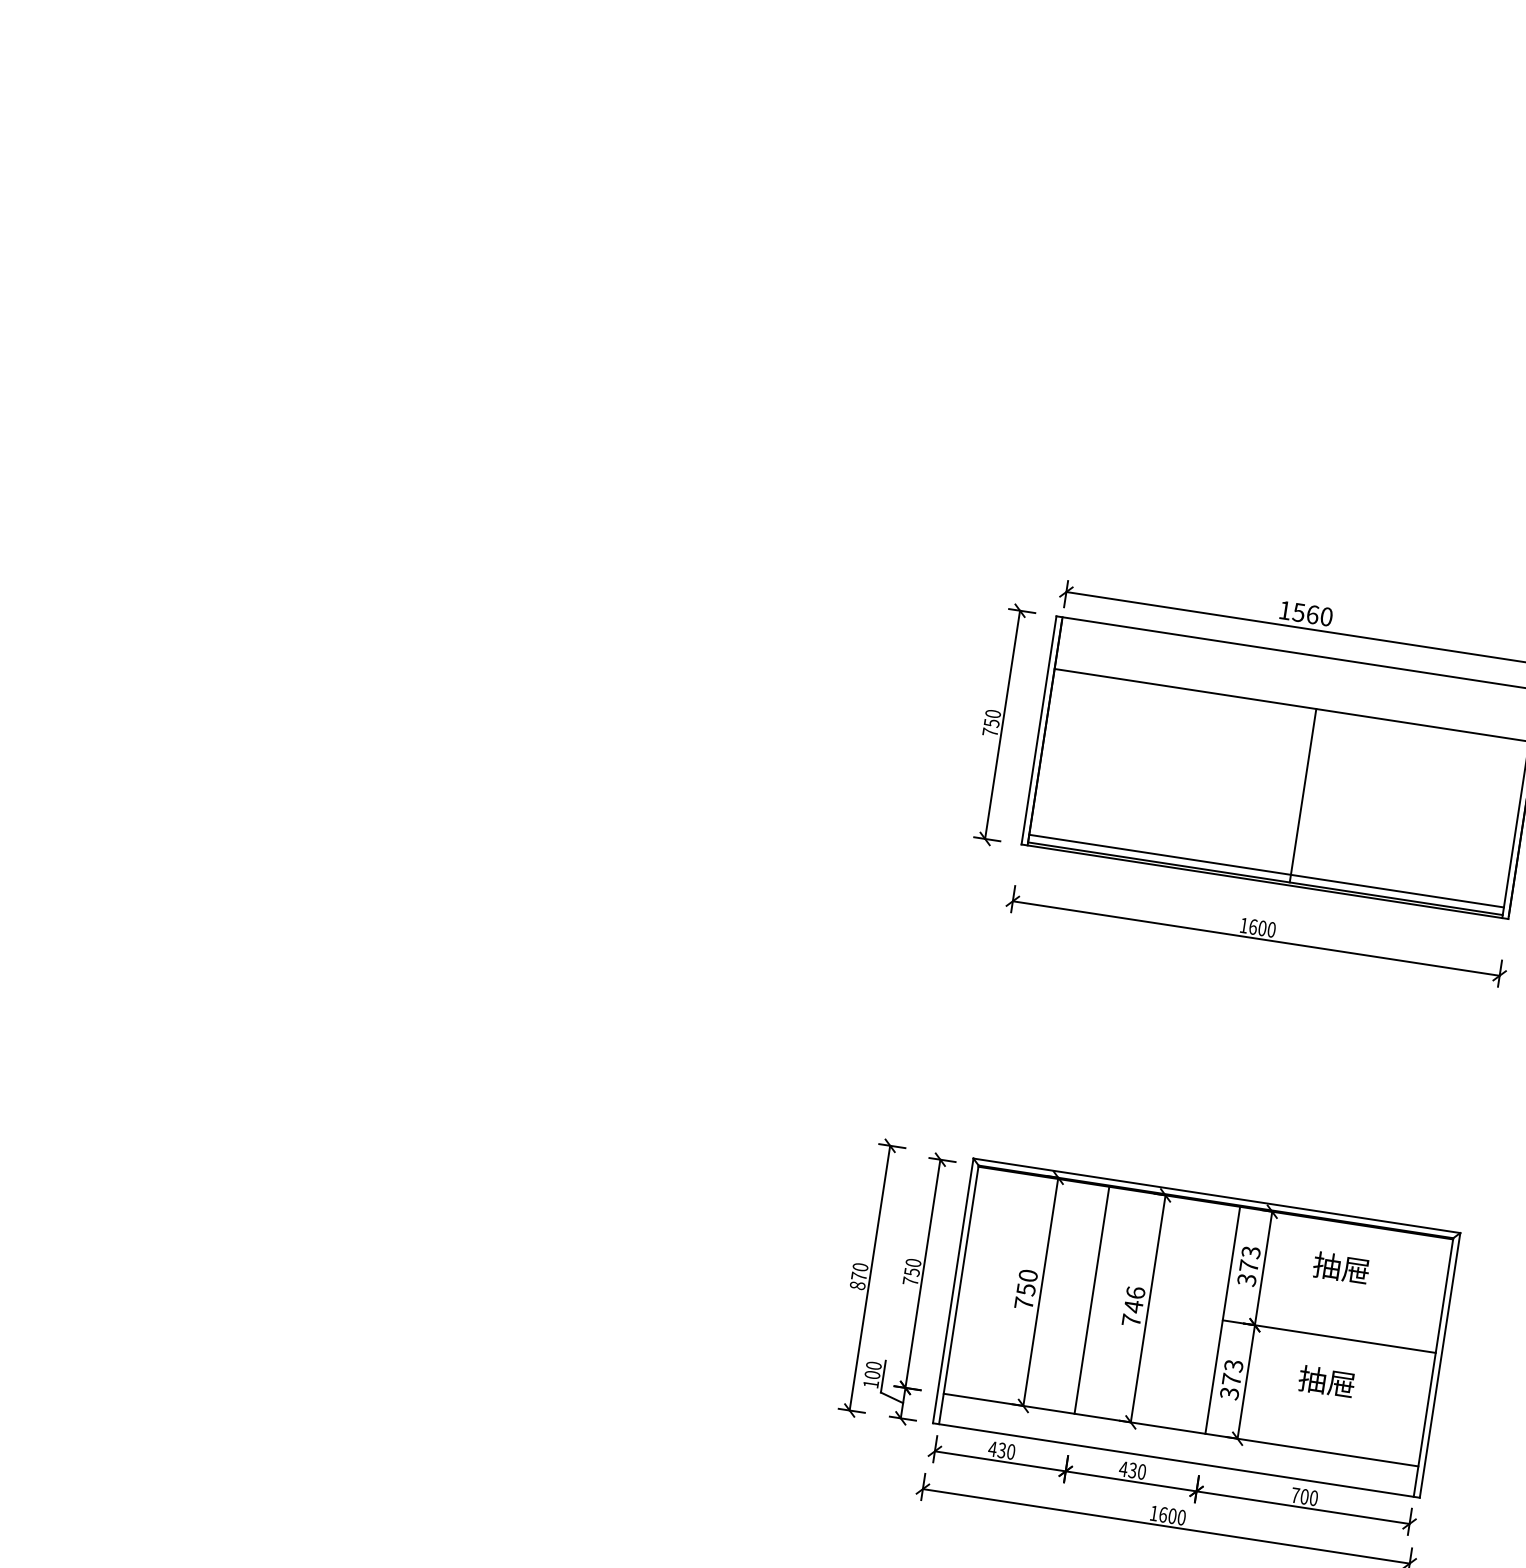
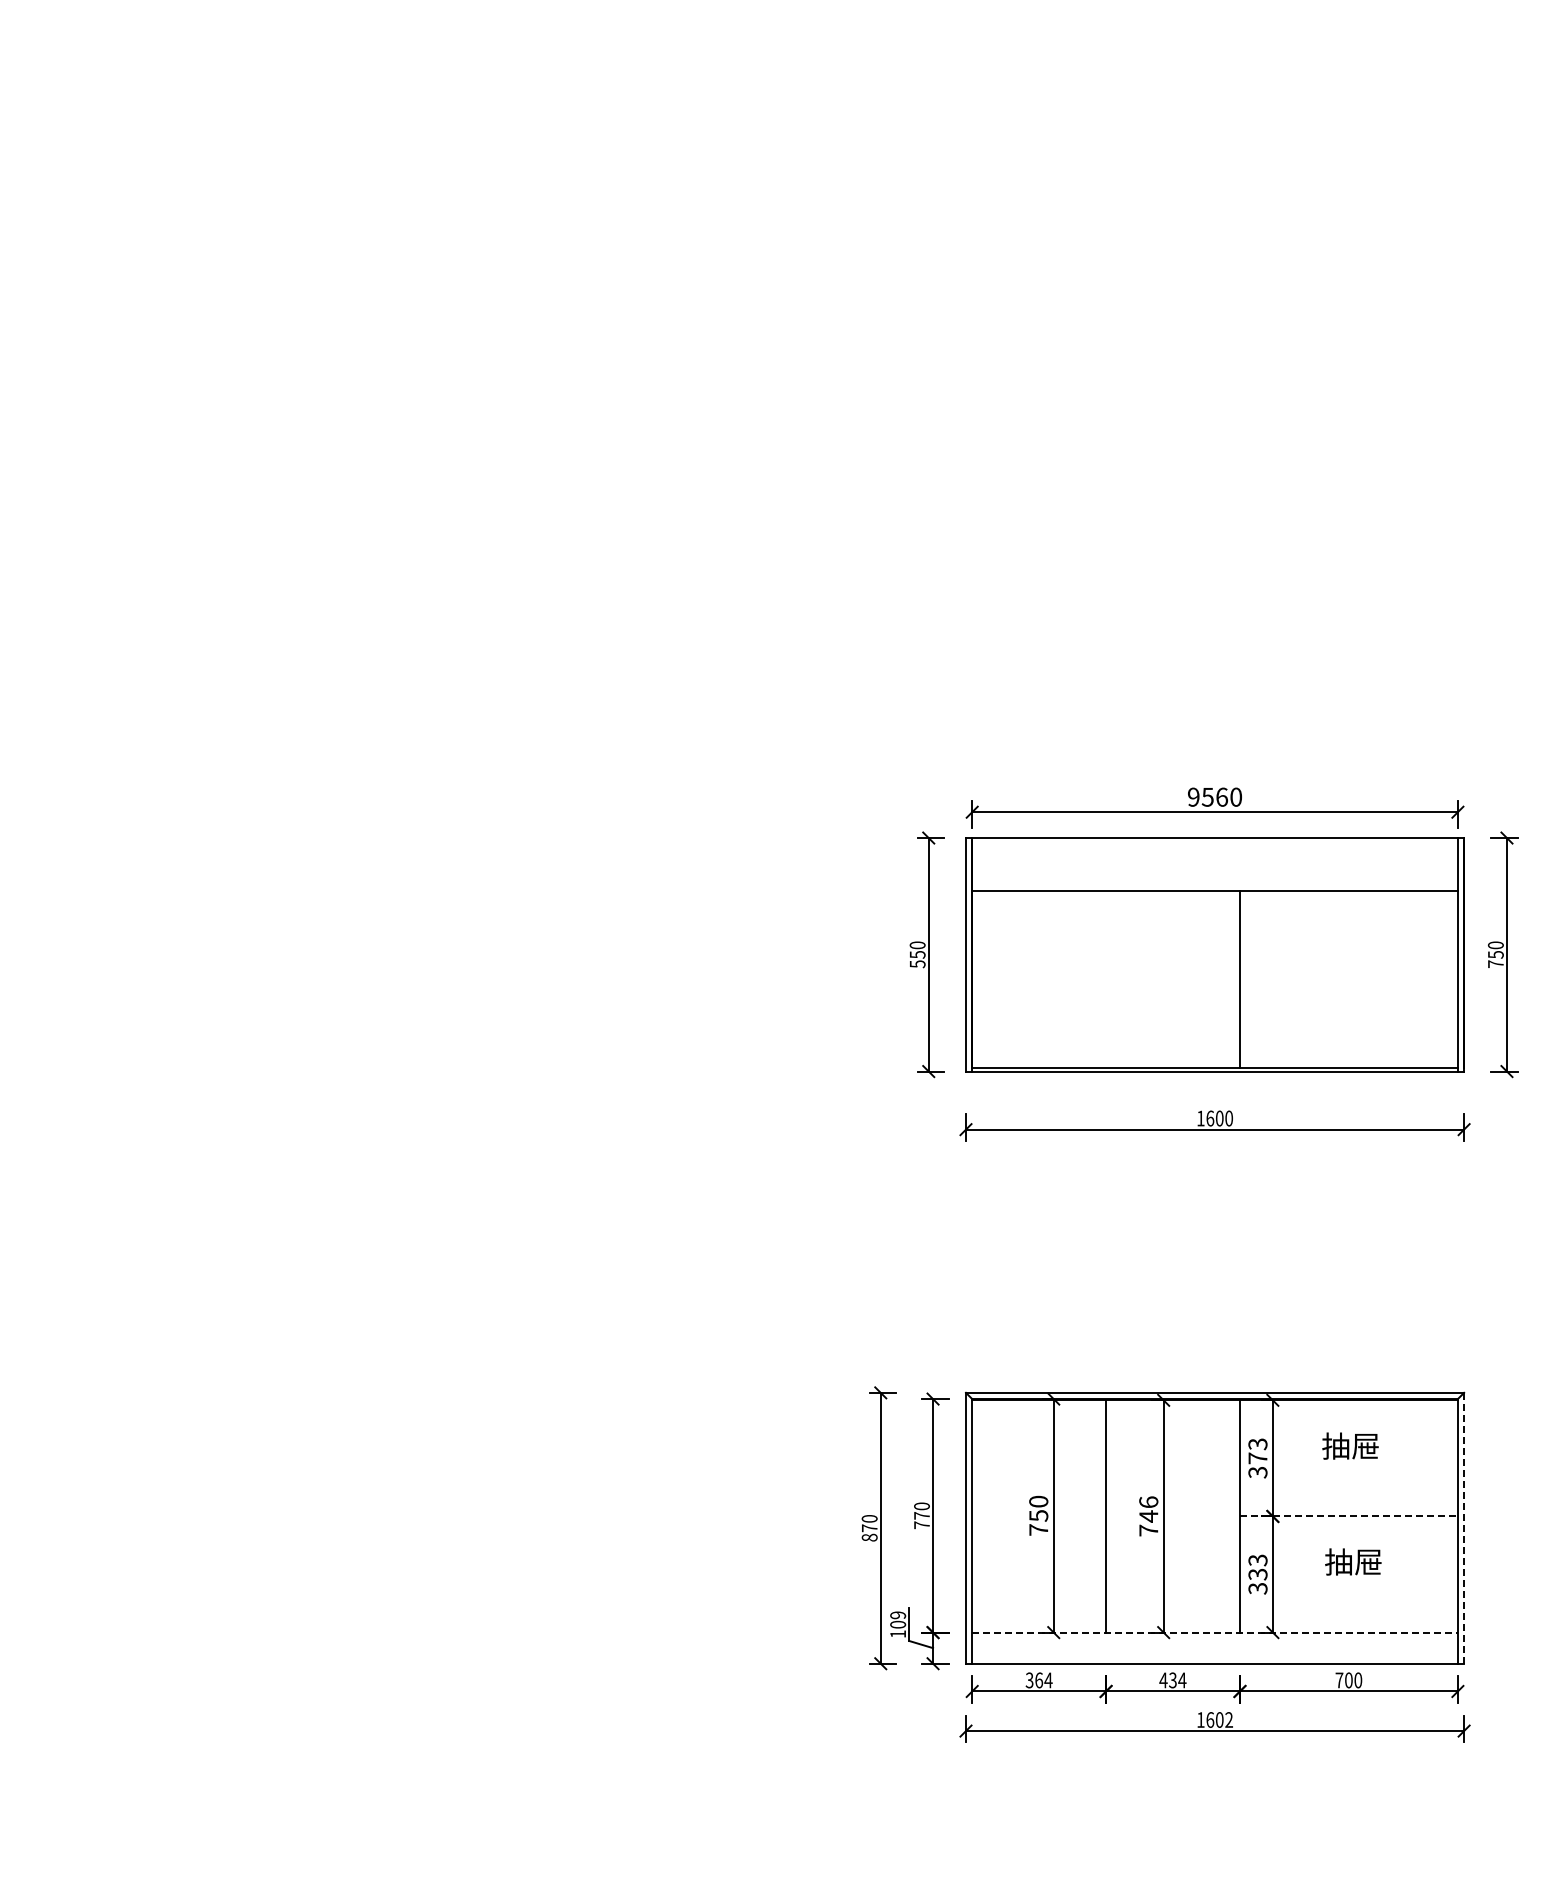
text: (1285, 609) -> (1193, 796), 1560 -> 9560
text: (990, 732) -> (917, 964), 750 -> 550
line: (1266, 870) -> (1214, 1060), removed
text: (911, 1271) -> (921, 1515), 750 -> 770
line: (1328, 1336) -> (1348, 1516), solid -> dashed
line: (1440, 1365) -> (1464, 1528), solid -> dashed
text: (874, 1366) -> (898, 1615), 100 -> 109
text: (1231, 1379) -> (1257, 1574), 373 -> 333
line: (1181, 1430) -> (1215, 1632), solid -> dashed
text: (1001, 1450) -> (1038, 1680), 430 -> 364
text: (1142, 1472) -> (1182, 1680), 430 -> 434
text: (1181, 1517) -> (1228, 1719), 1600 -> 1602

